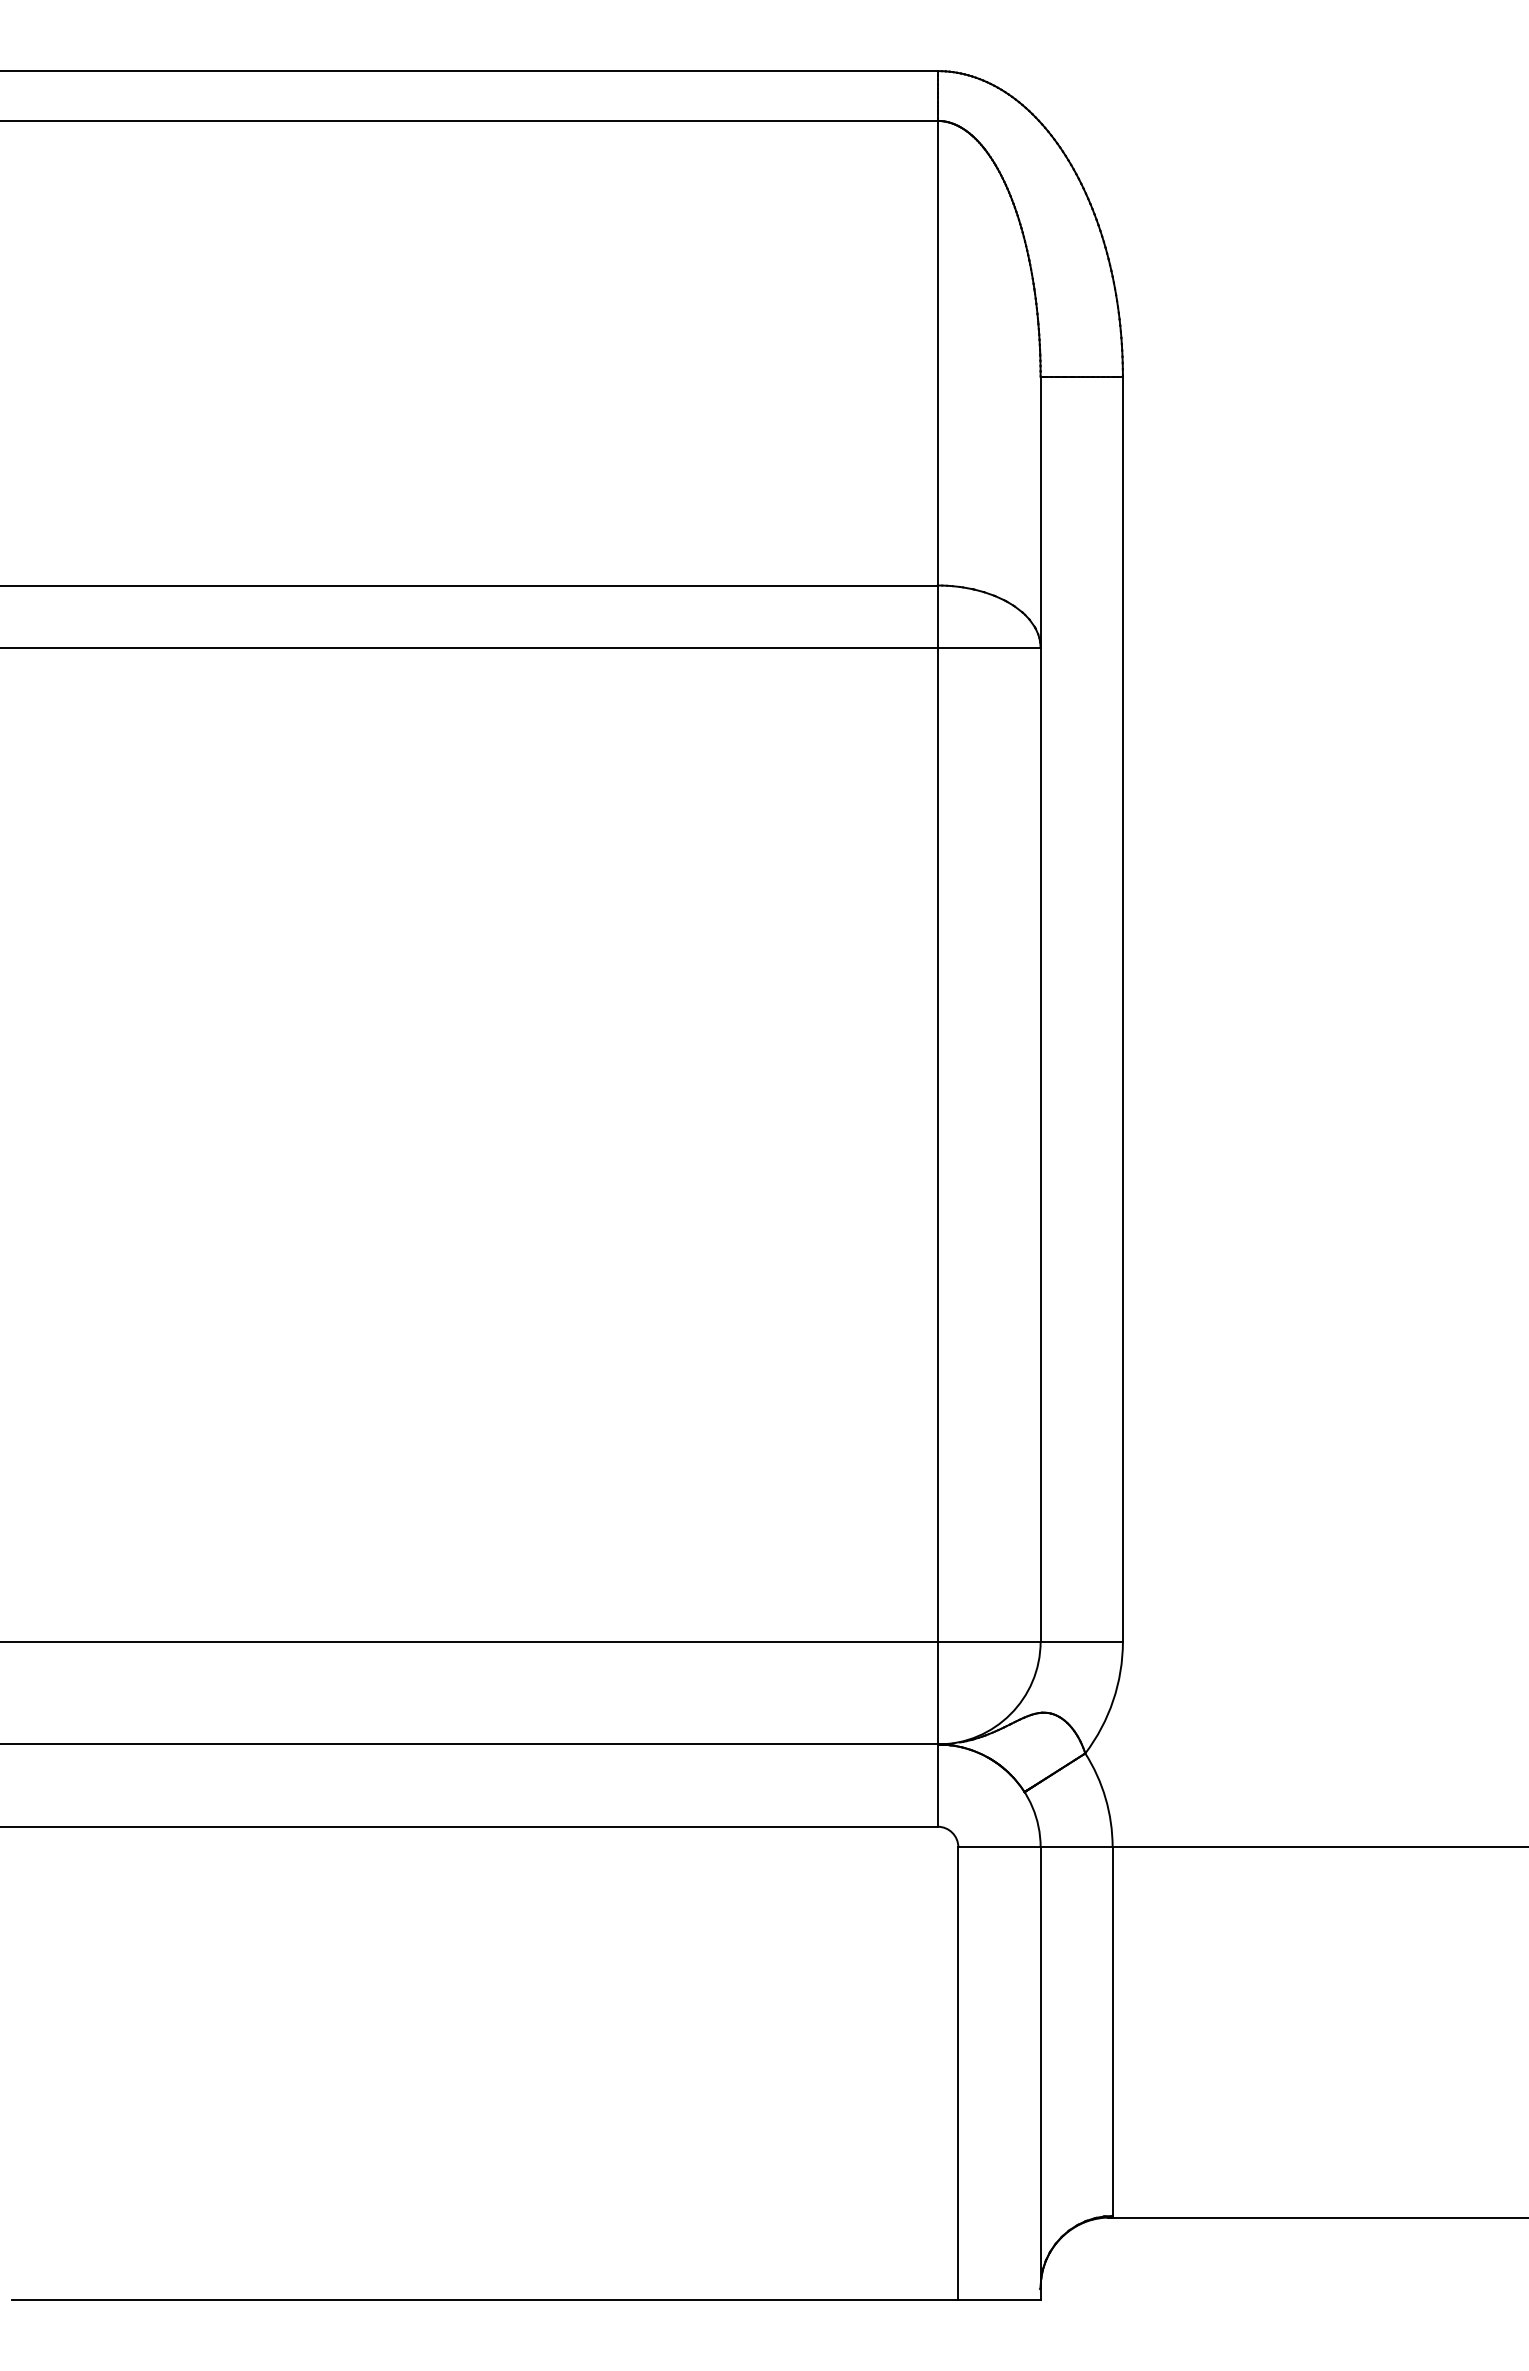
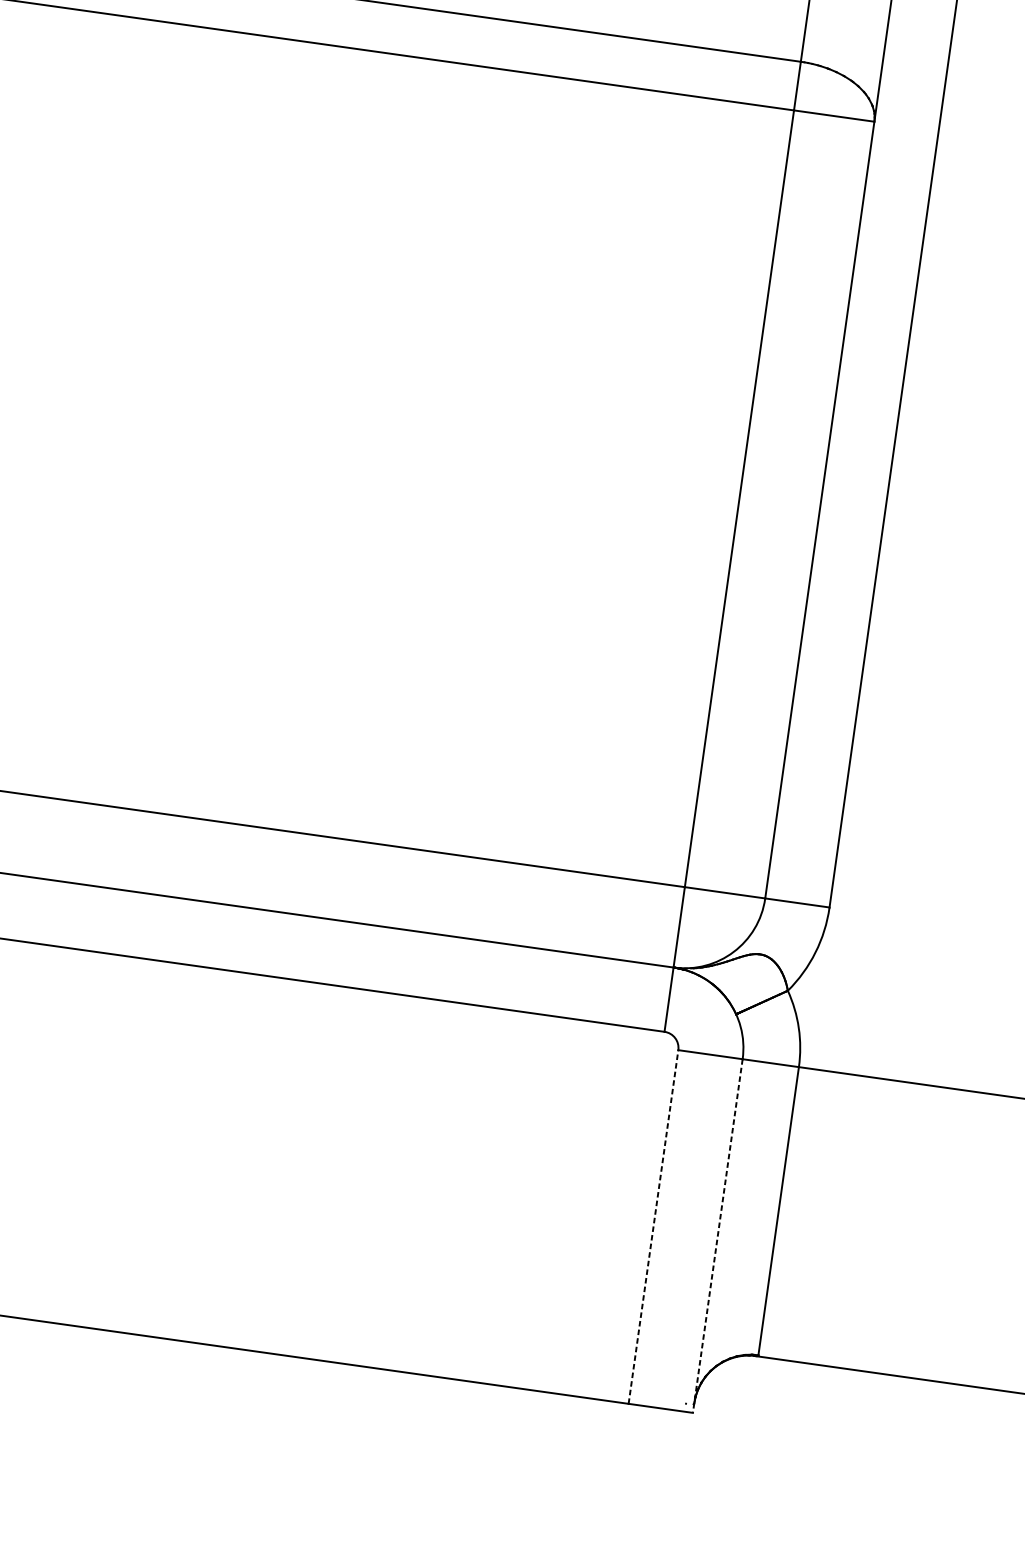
line: (958, 2073) -> (653, 1226), solid -> dashed
line: (1040, 2074) -> (717, 1236), solid -> dashed

